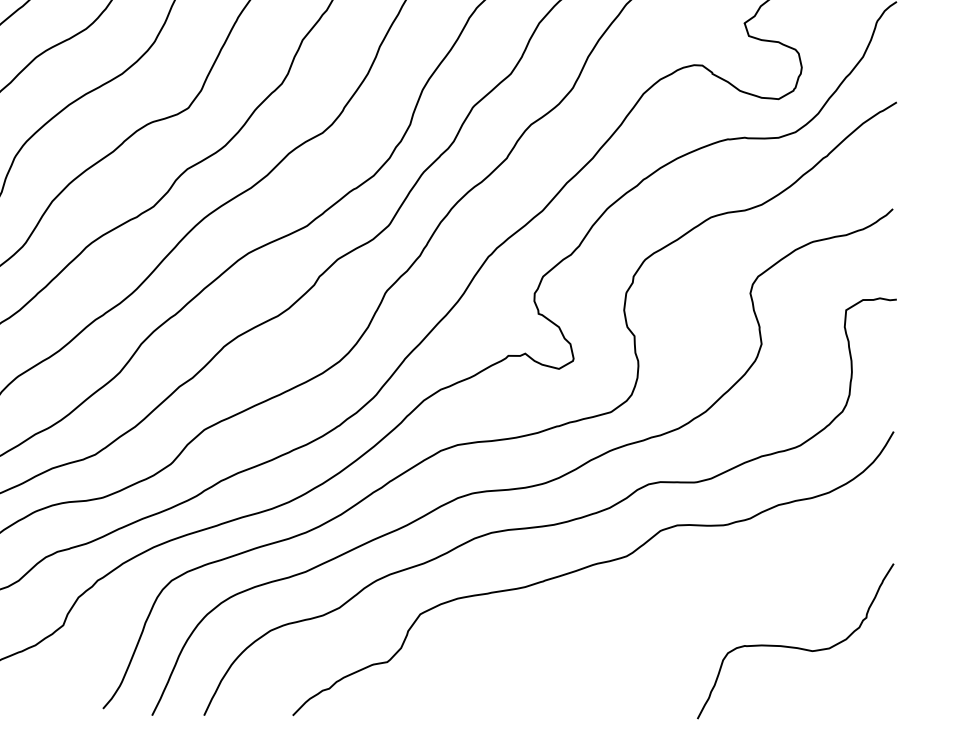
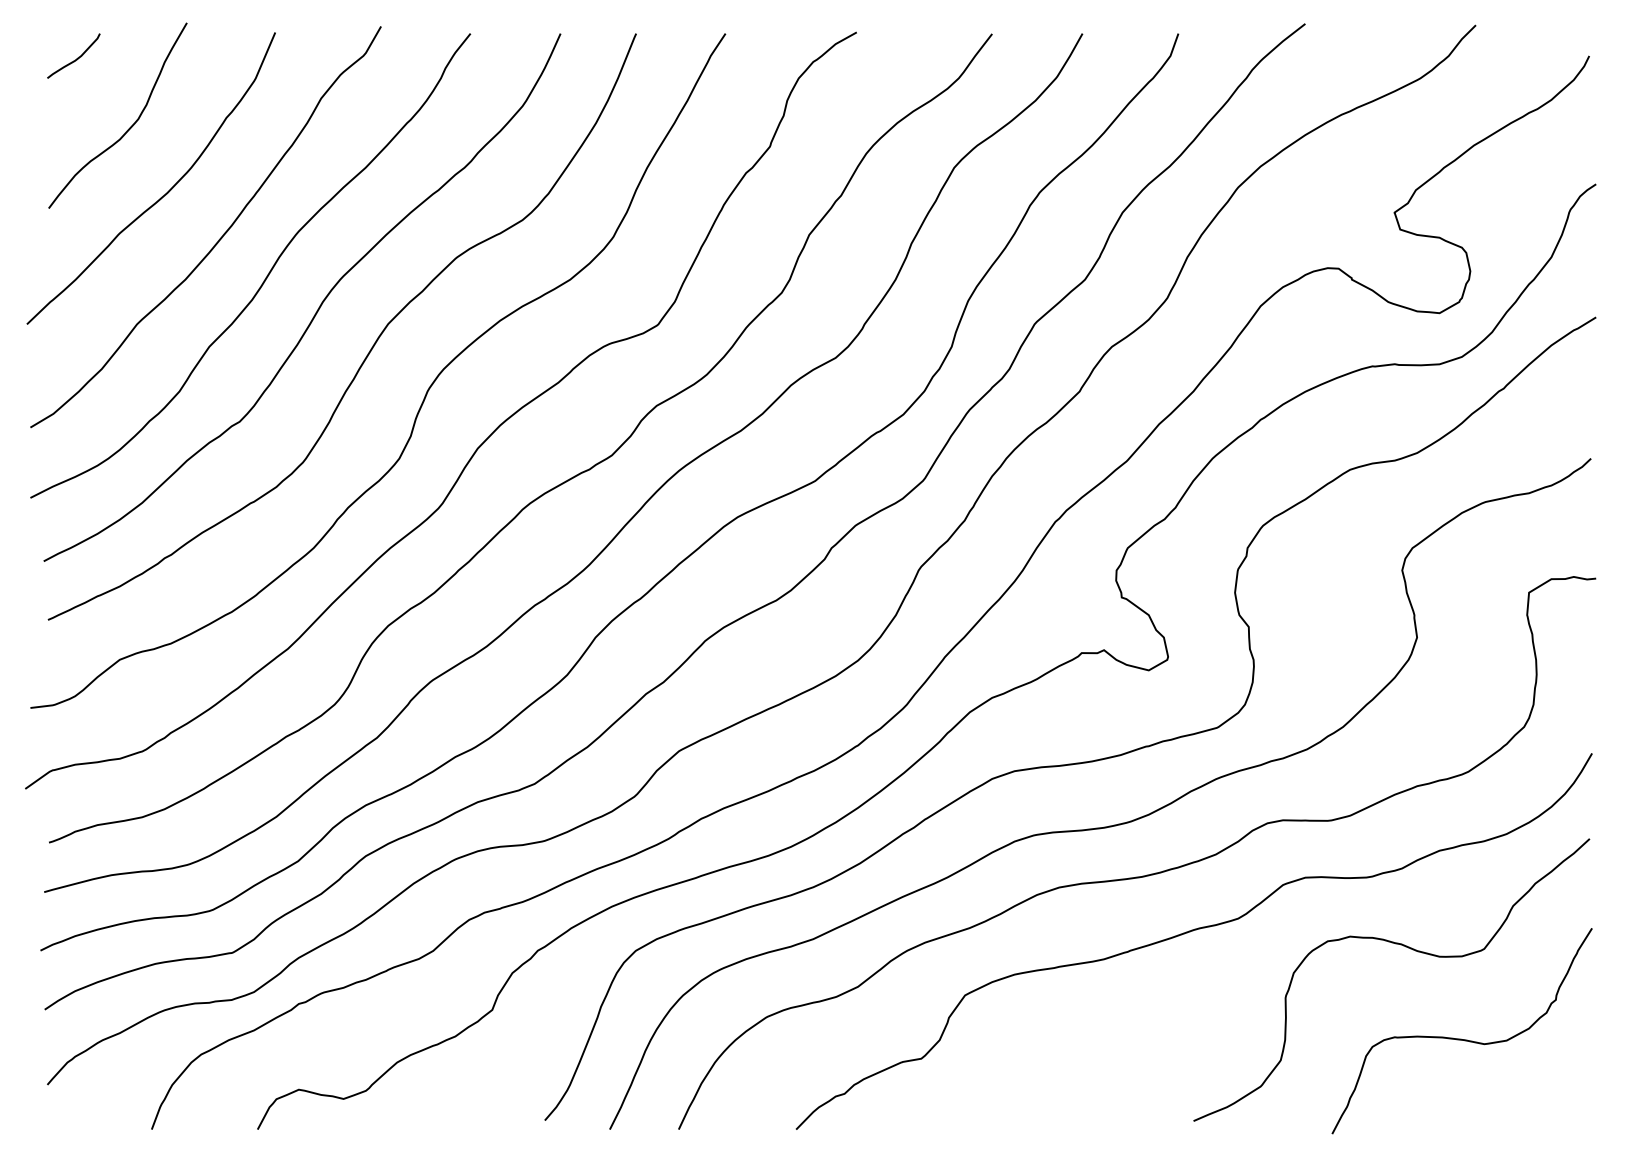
curve: (752, 578) -> (1405, 947), added

